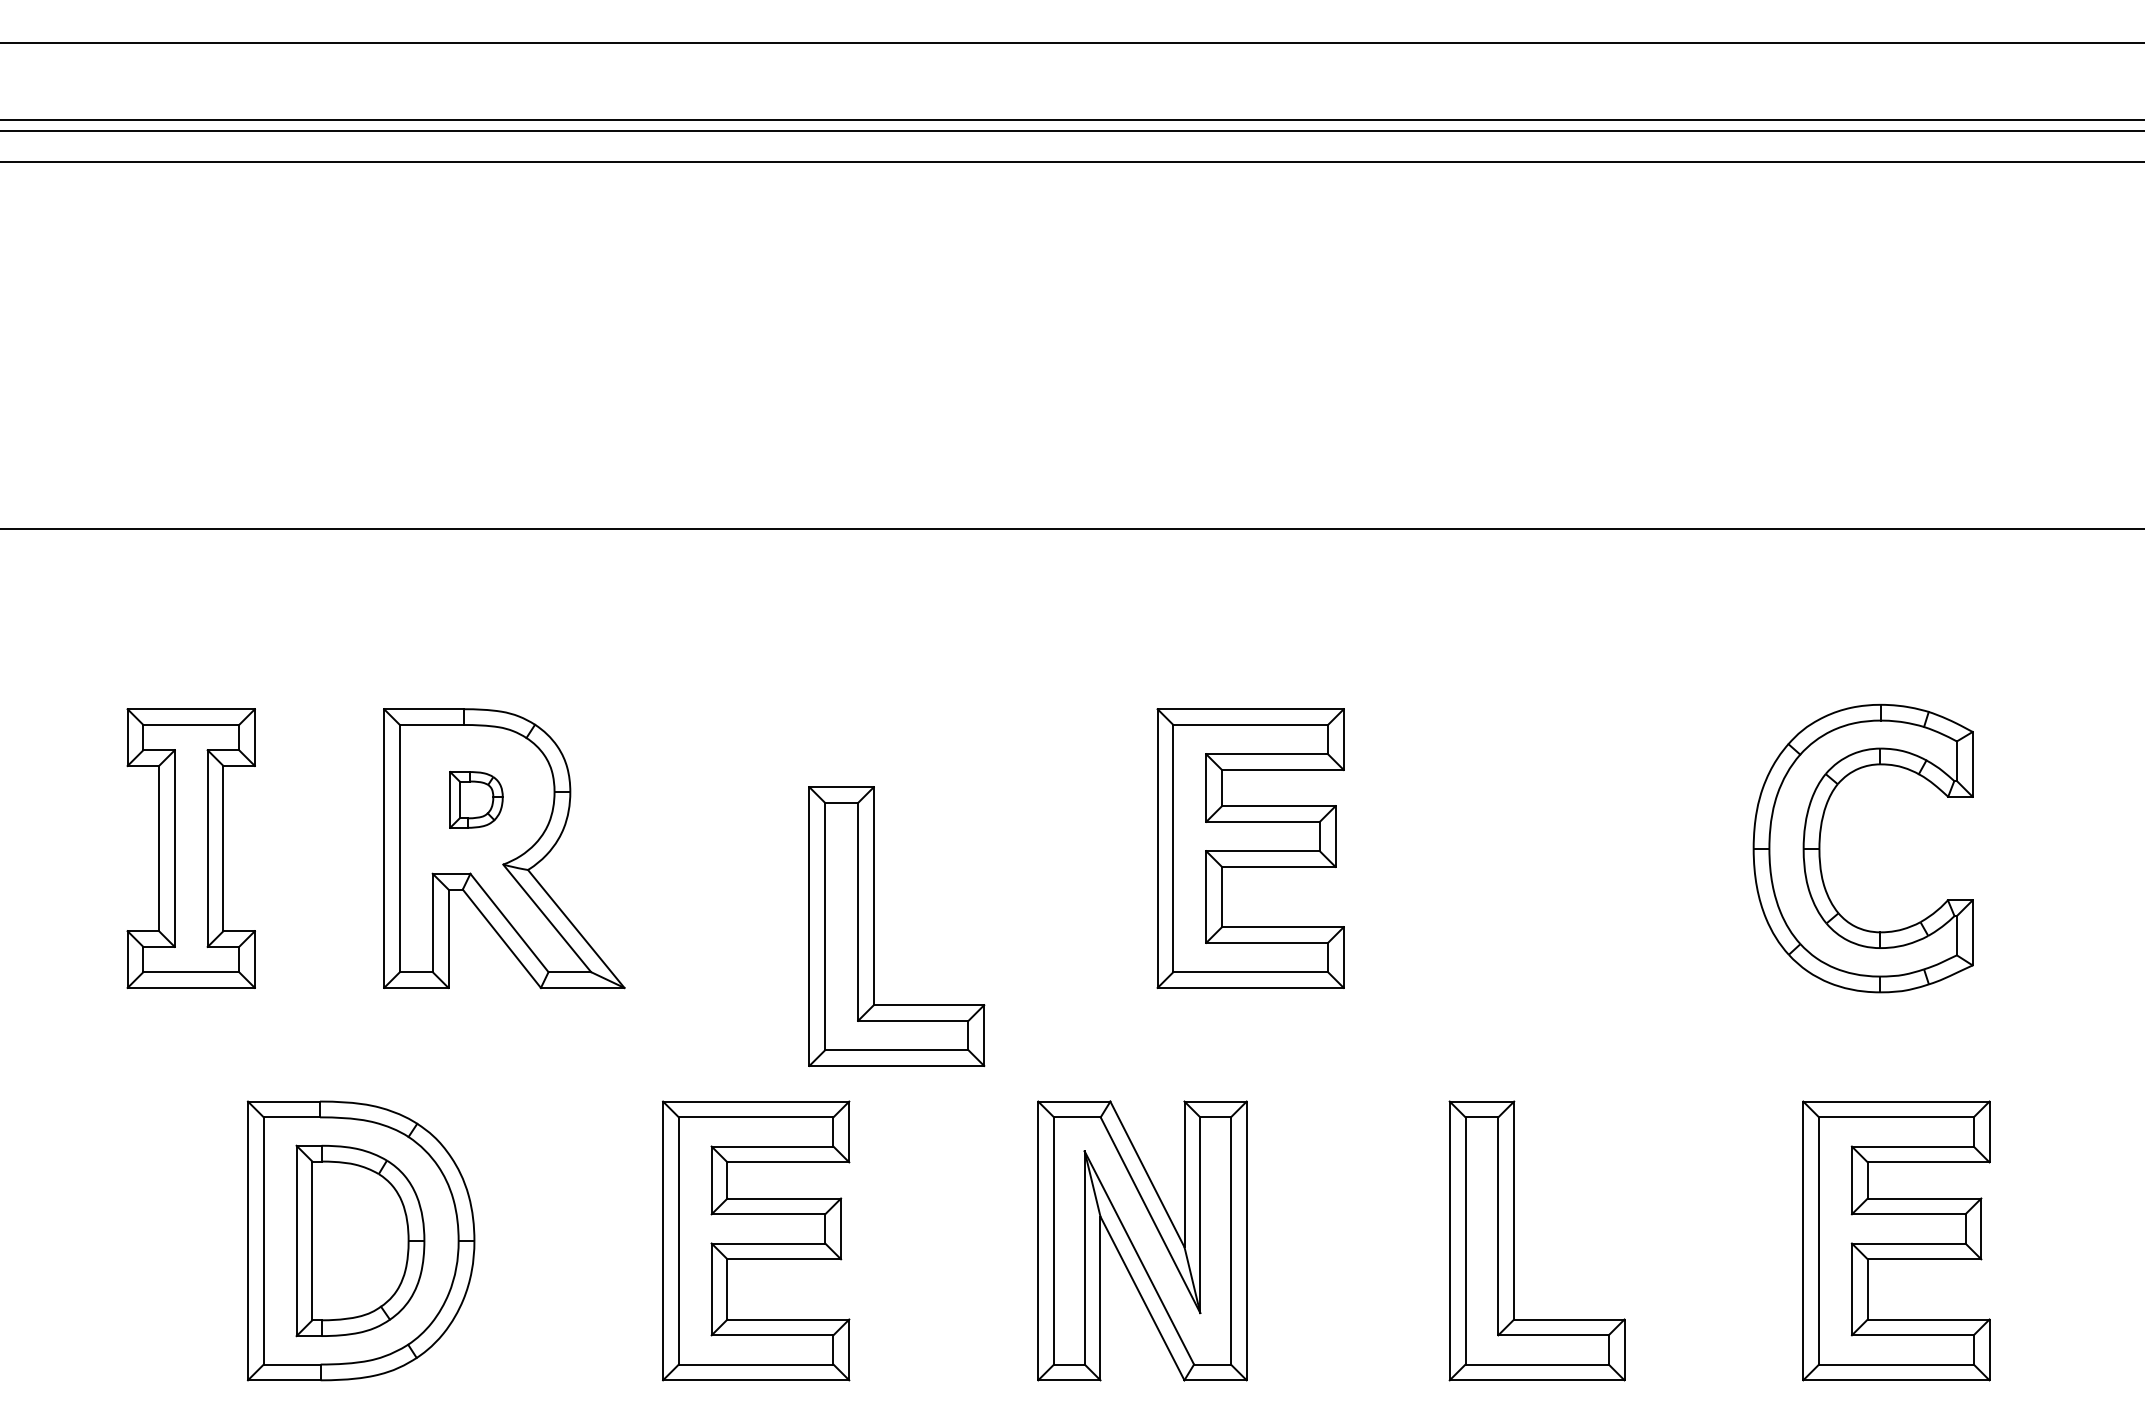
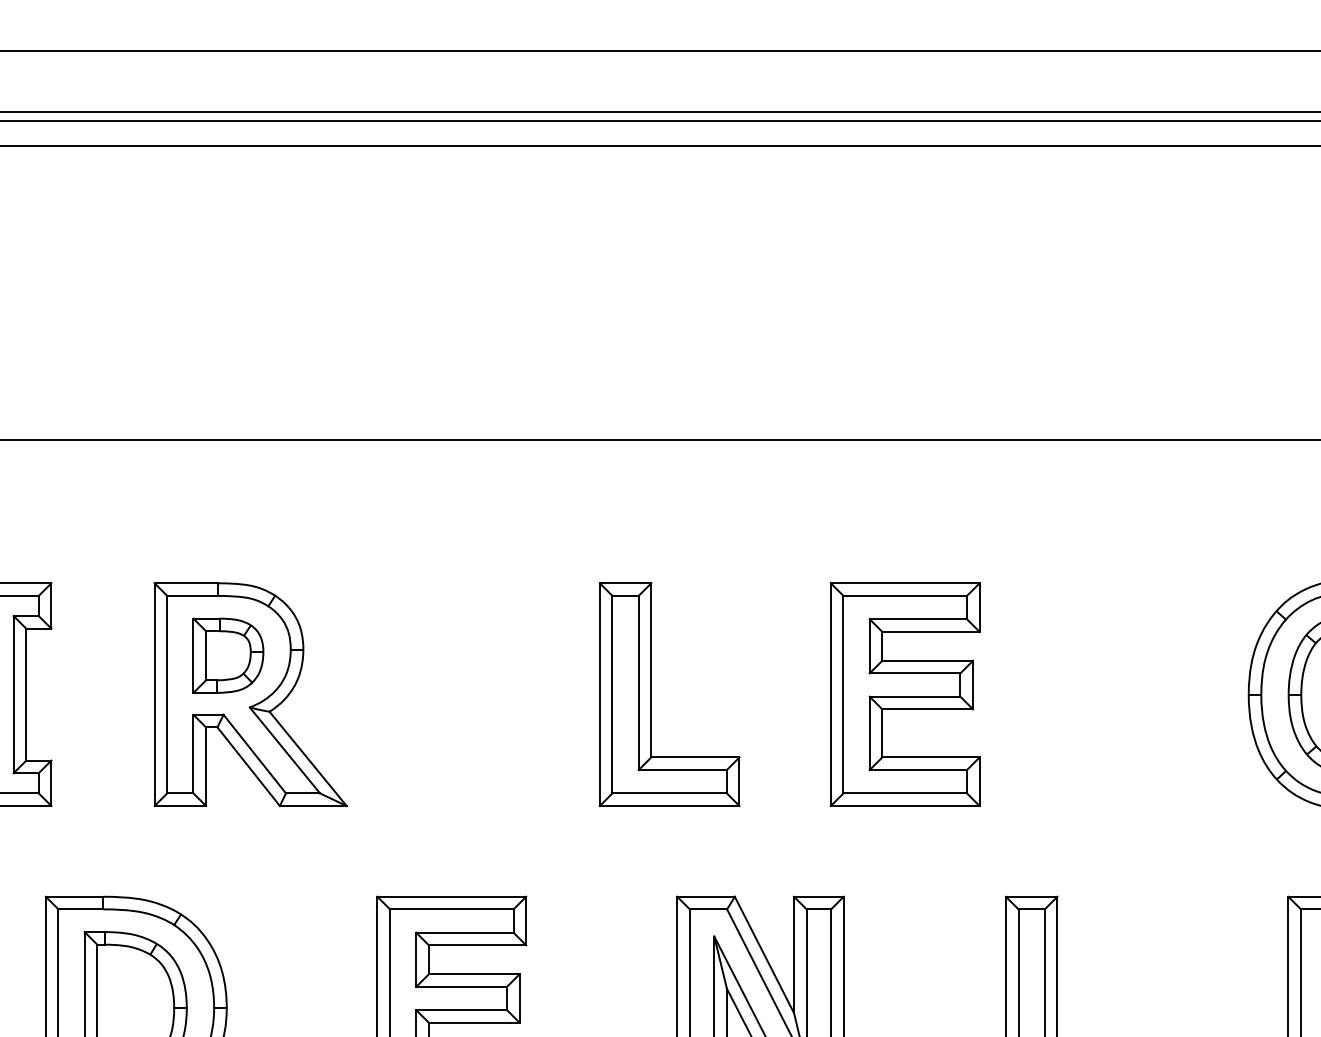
part: (476, 799) -> (228, 655), size x1.67
part: (1250, 848) -> (905, 694), moved
part: (874, 926) -> (651, 694), moved

